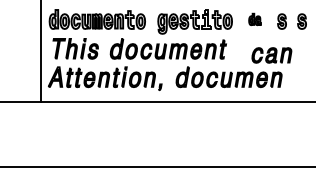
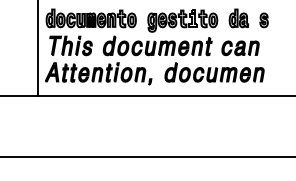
part: (254, 19) -> (238, 18), size x1.67
part: (301, 21) -> (282, 20), removed
part: (271, 55) -> (240, 48), moved

